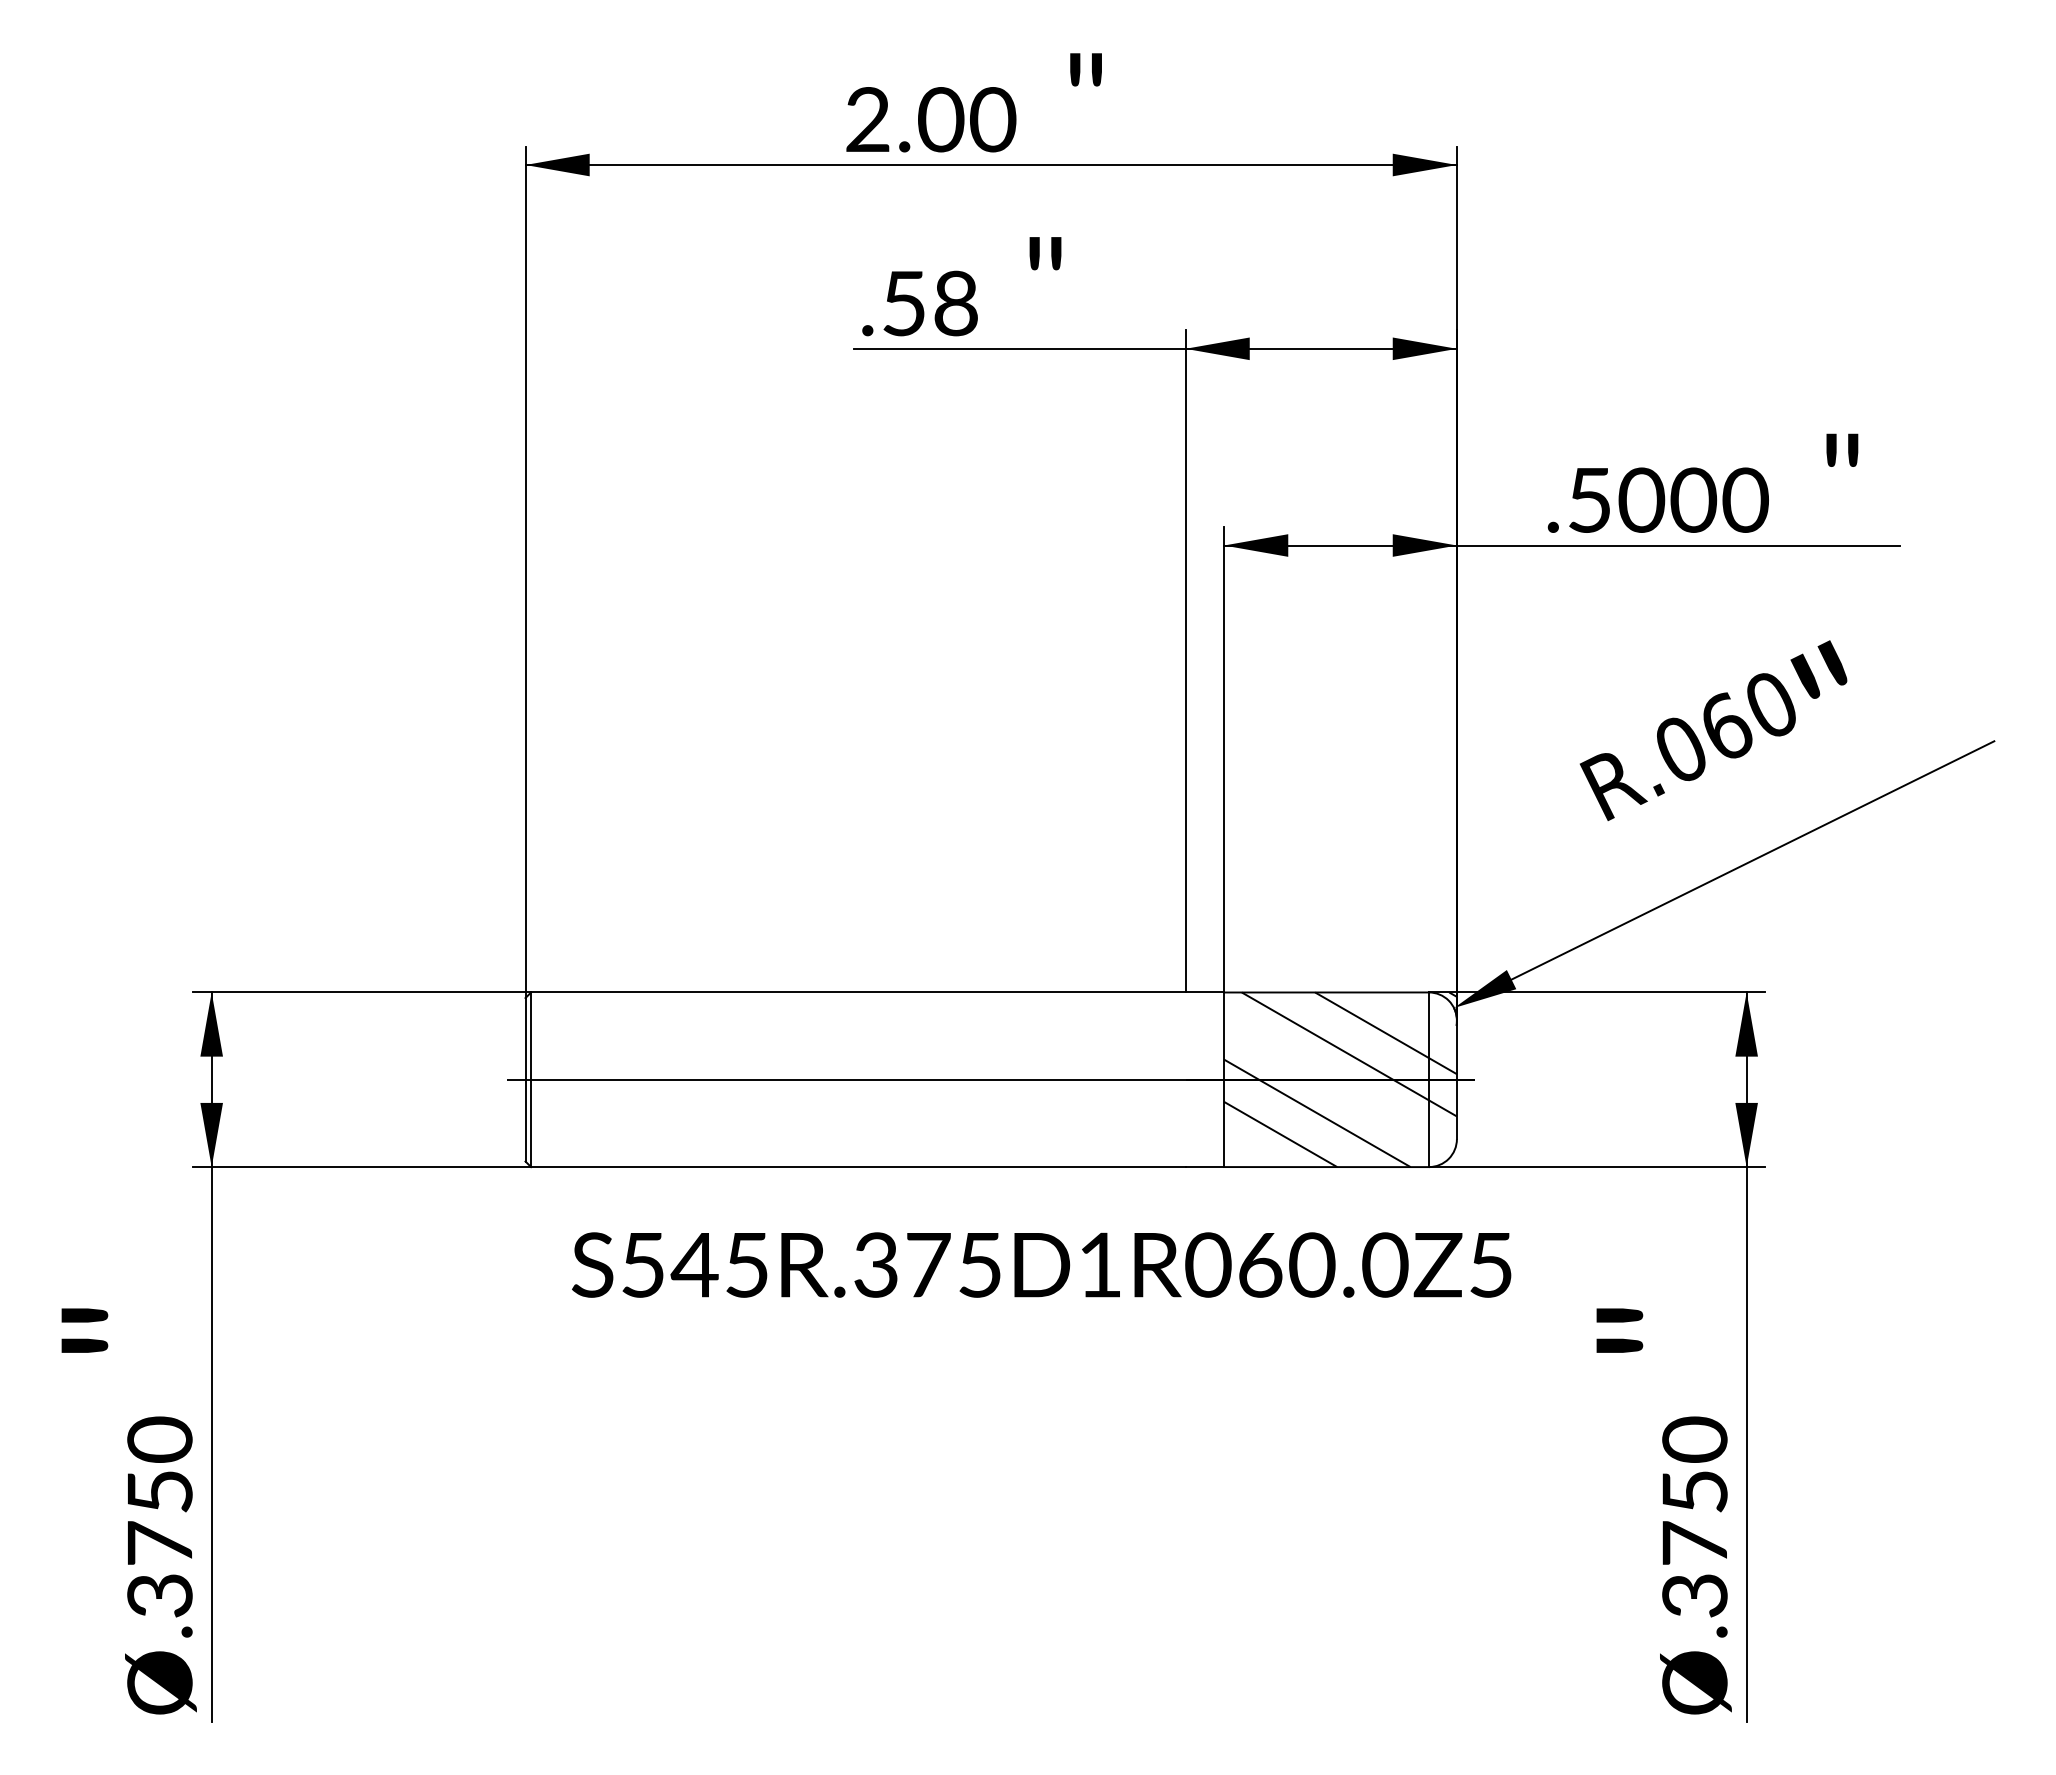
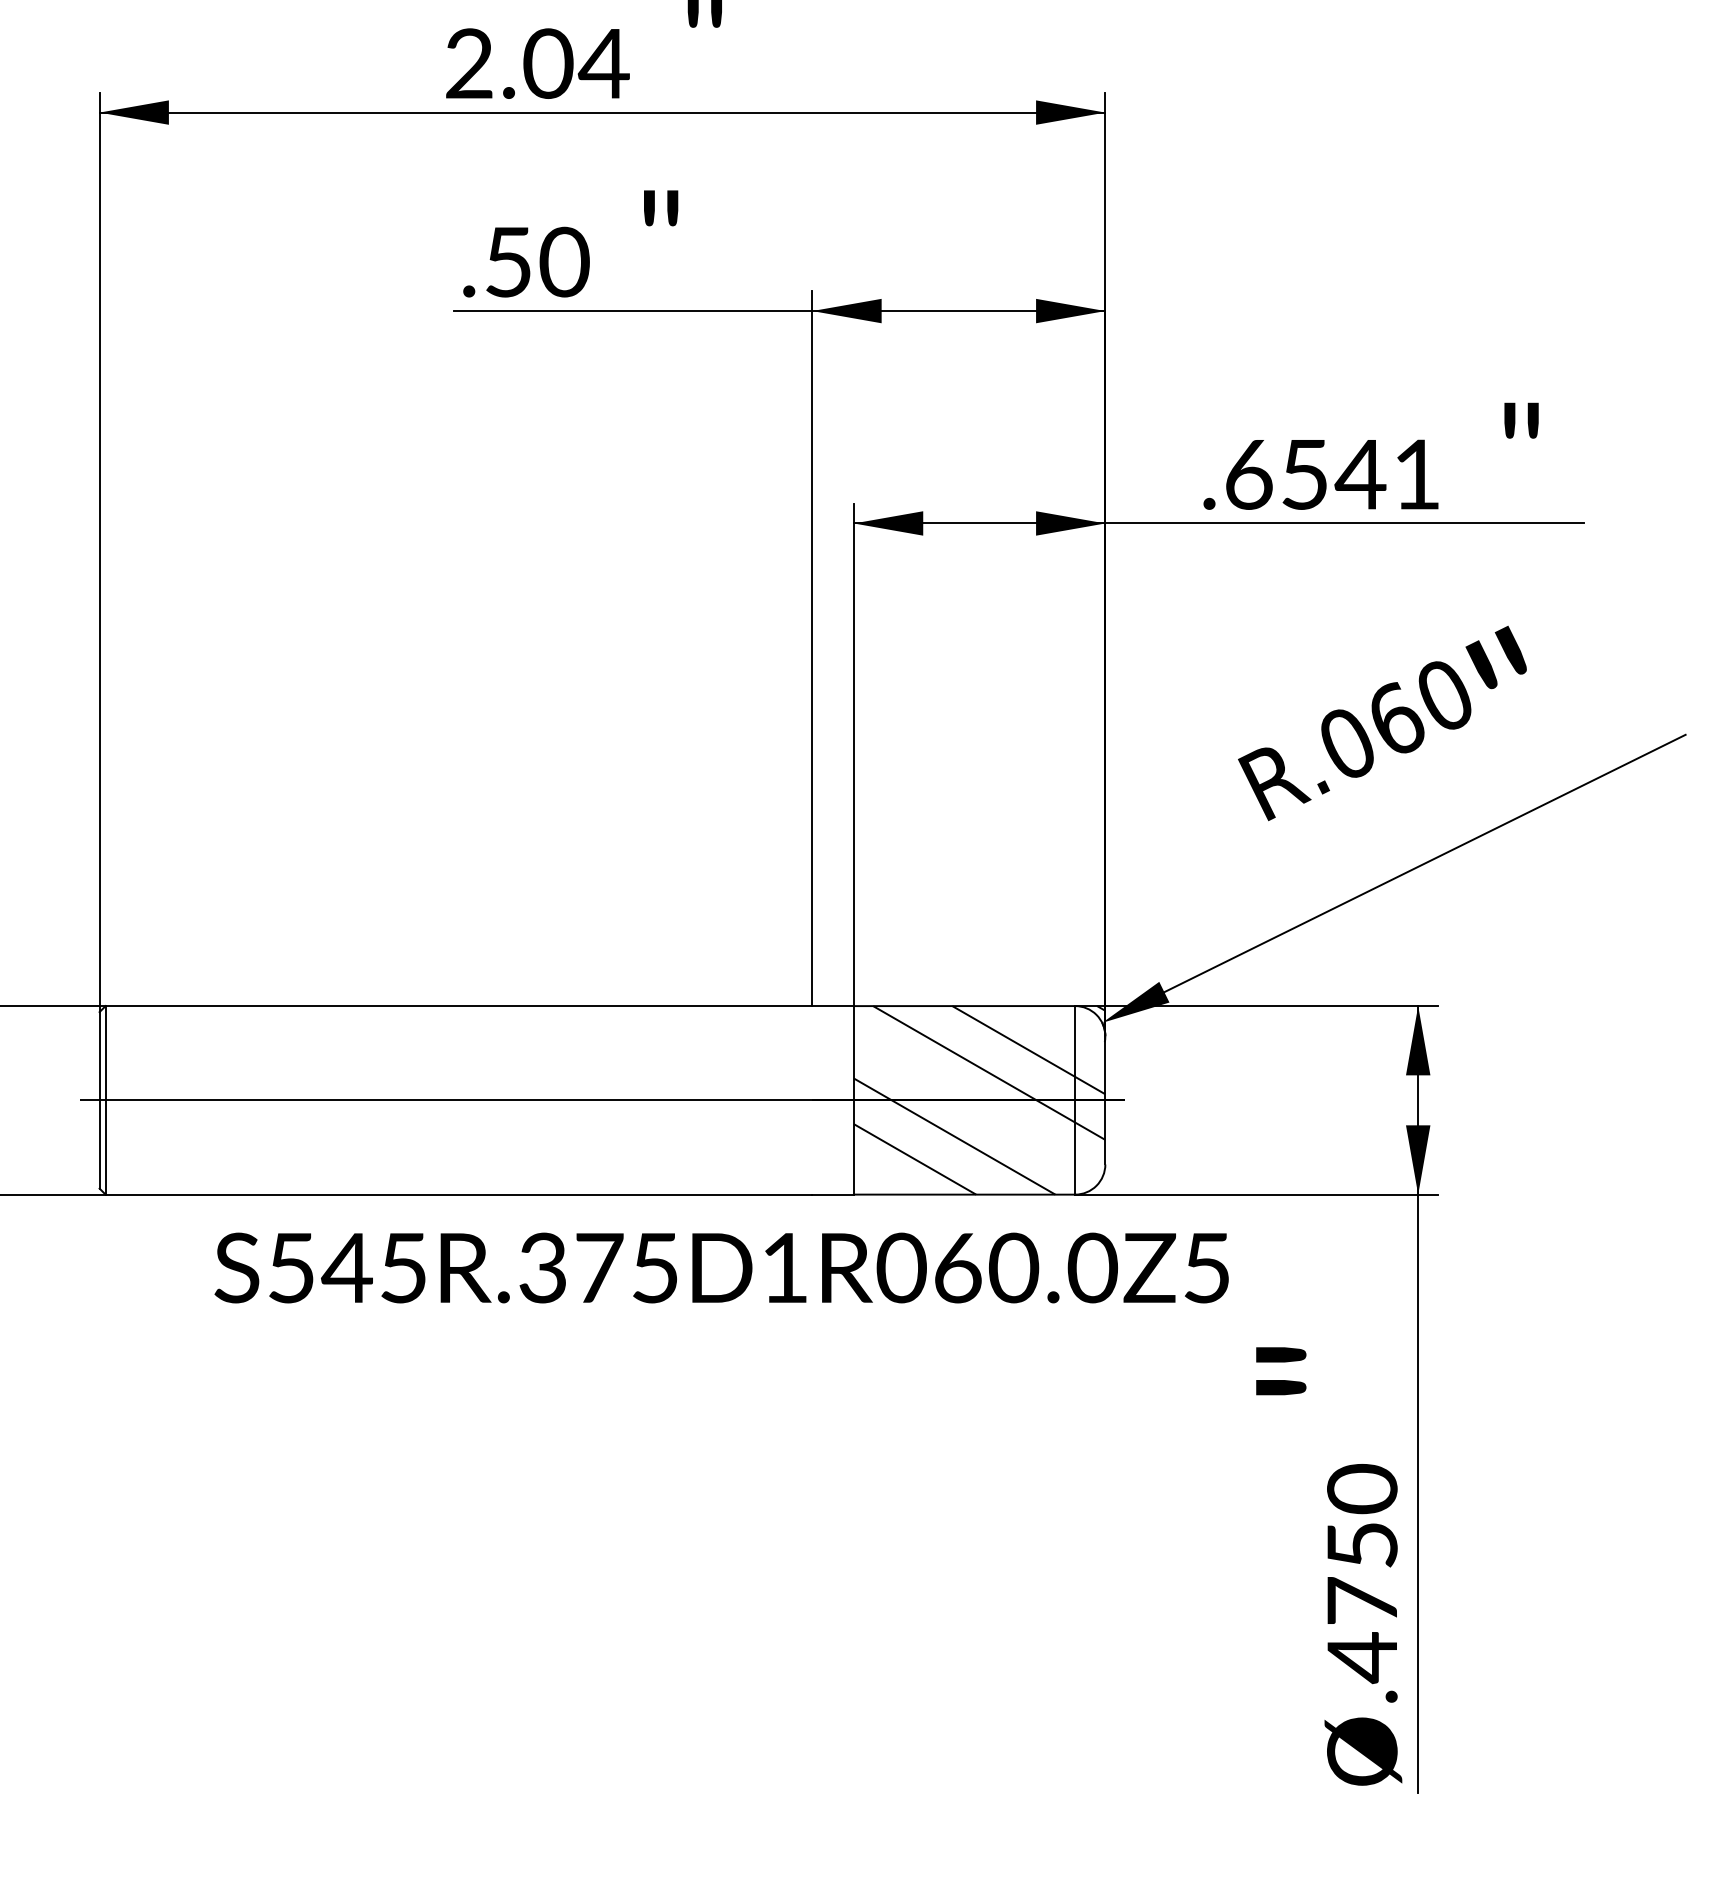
text: (992, 119) -> (603, 63), 2.00 -> 2.04
text: (956, 303) -> (564, 262), .58 -> .50
text: (1668, 499) -> (1333, 473), .5000 -> .6541
text: (1041, 1264) -> (721, 1267), moved
text: (1694, 1596) -> (1361, 1658), .3750 -> .4750

